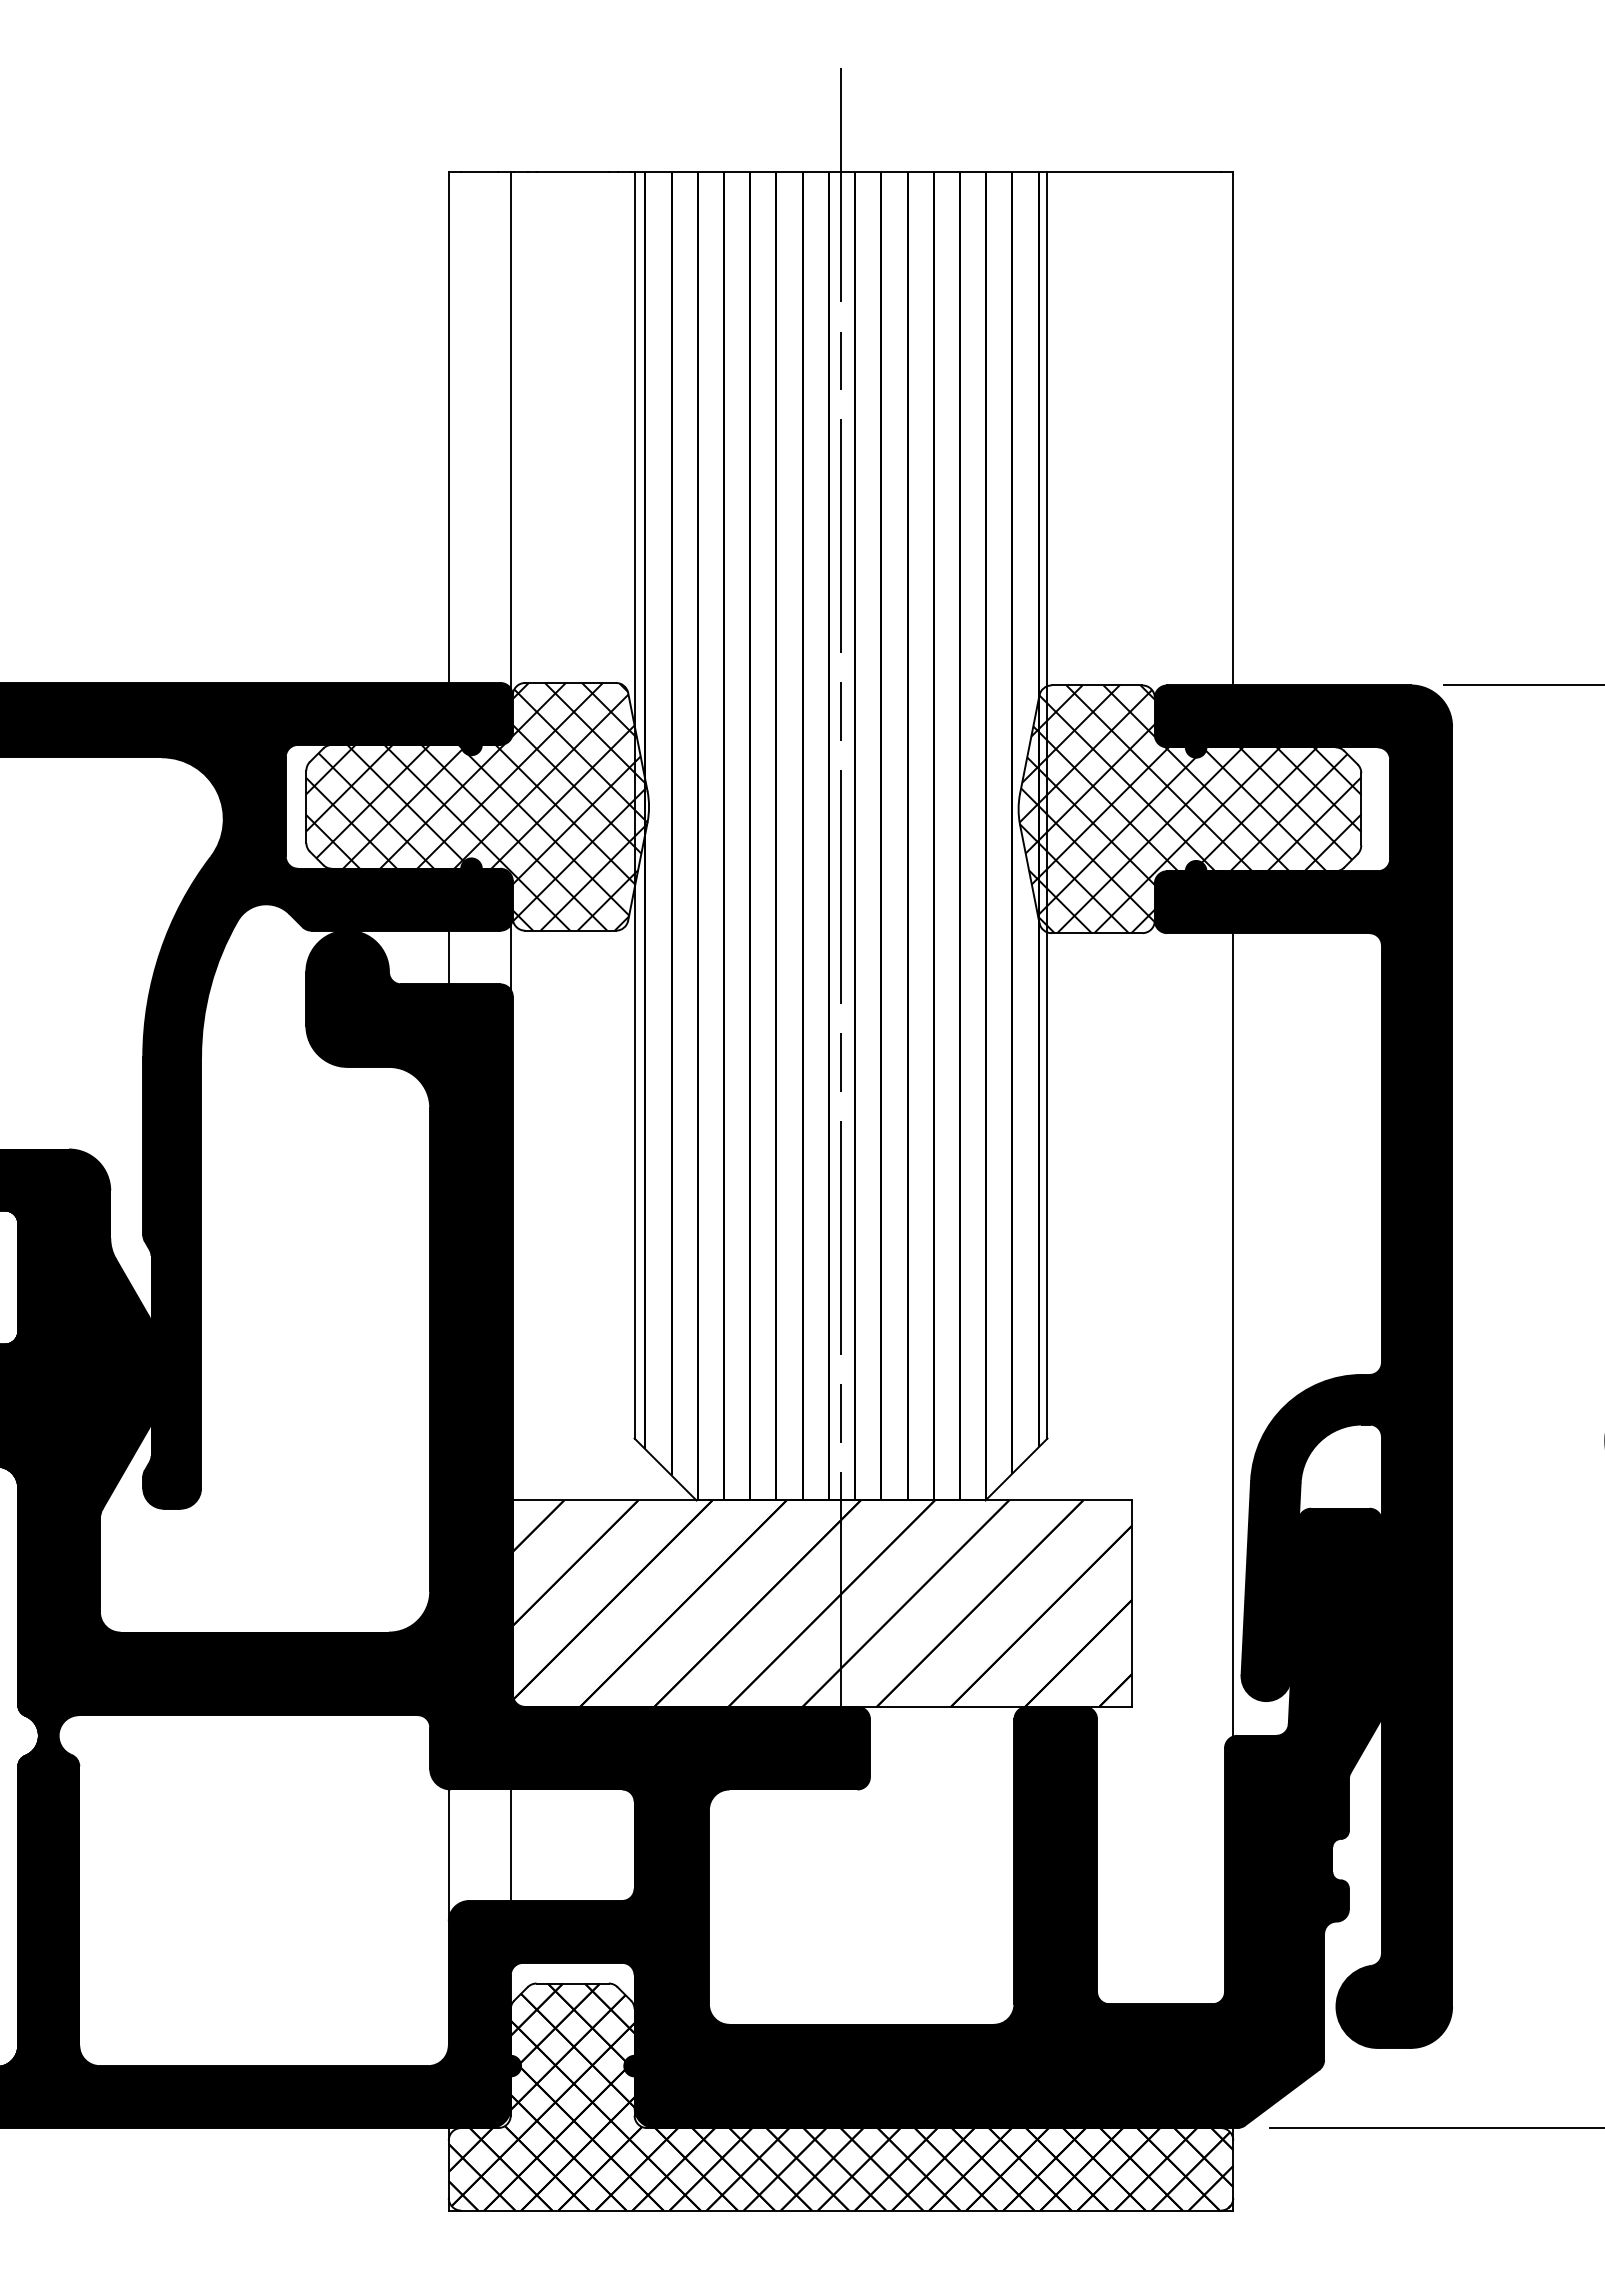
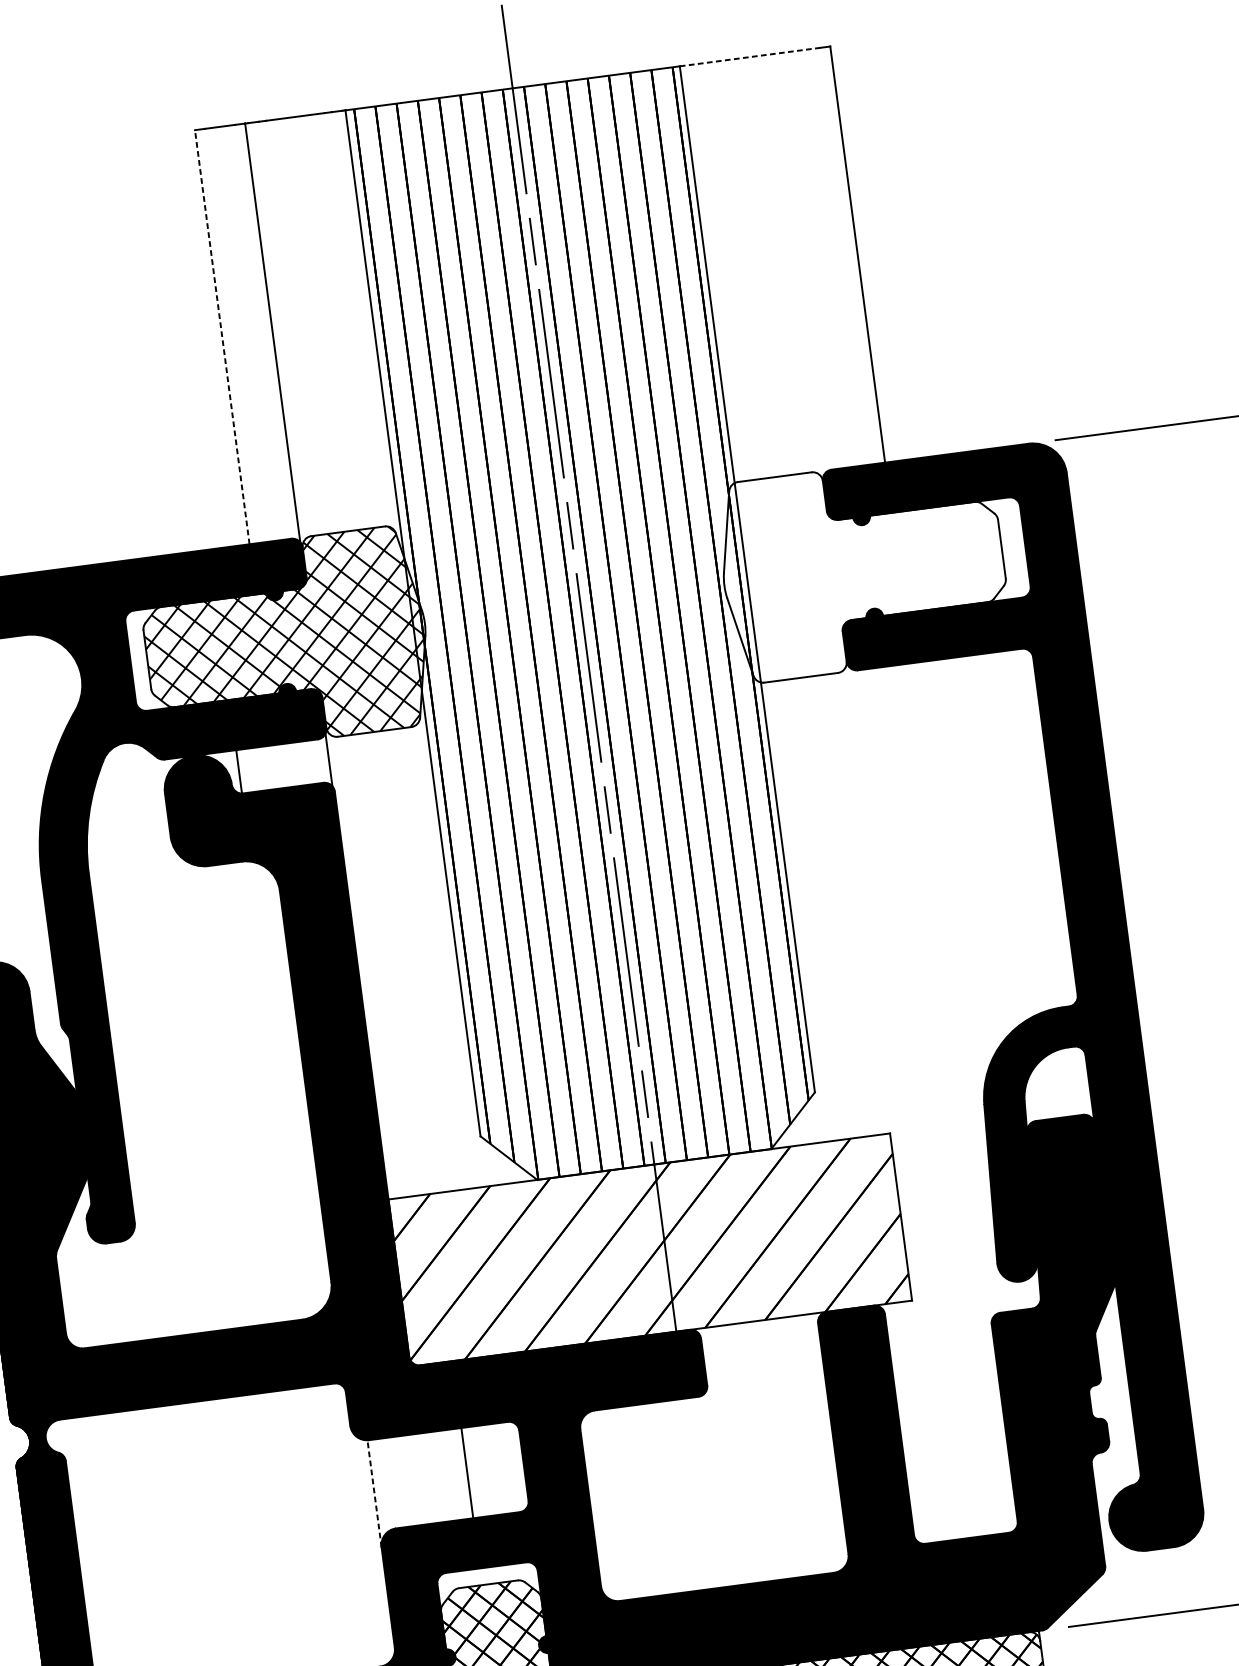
line: (1134, 171) -> (750, 56), solid -> dashed
line: (448, 427) -> (222, 337), solid -> dashed
hatch: (1190, 809) -> (863, 567), removed
line: (448, 957) -> (238, 771), moved
line: (1233, 1334) -> (954, 988), removed
line: (510, 1844) -> (467, 1472), moved
line: (448, 1855) -> (374, 1493), solid -> dashed

